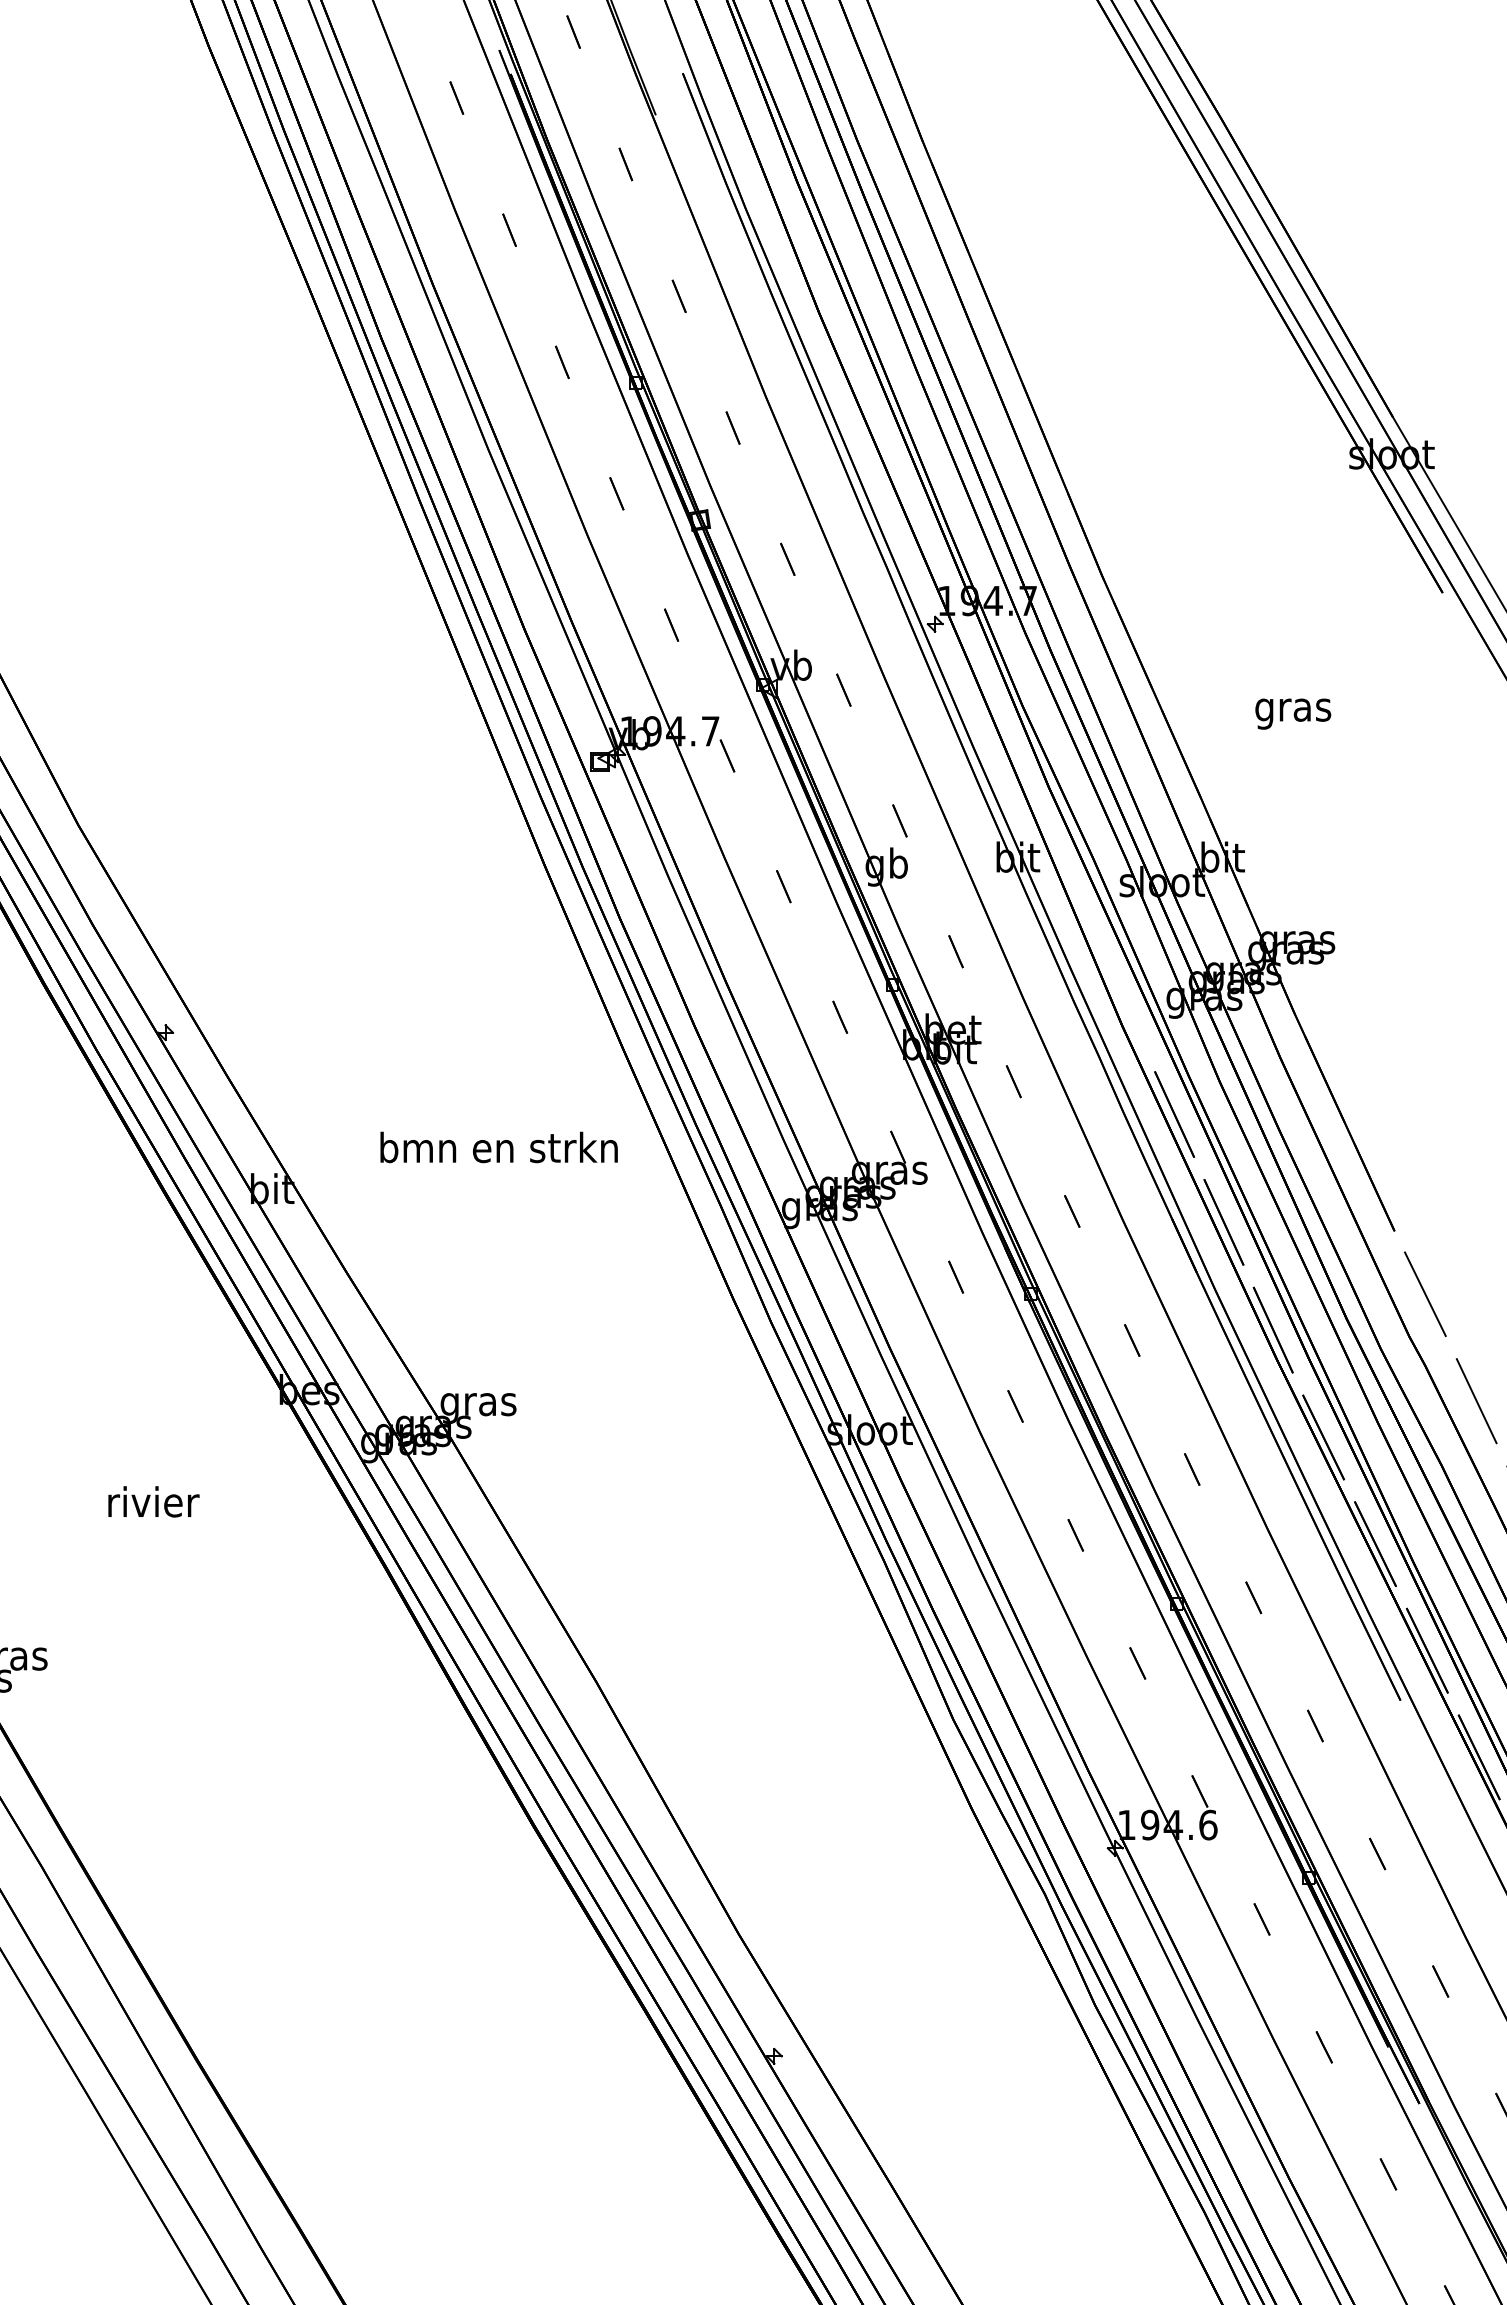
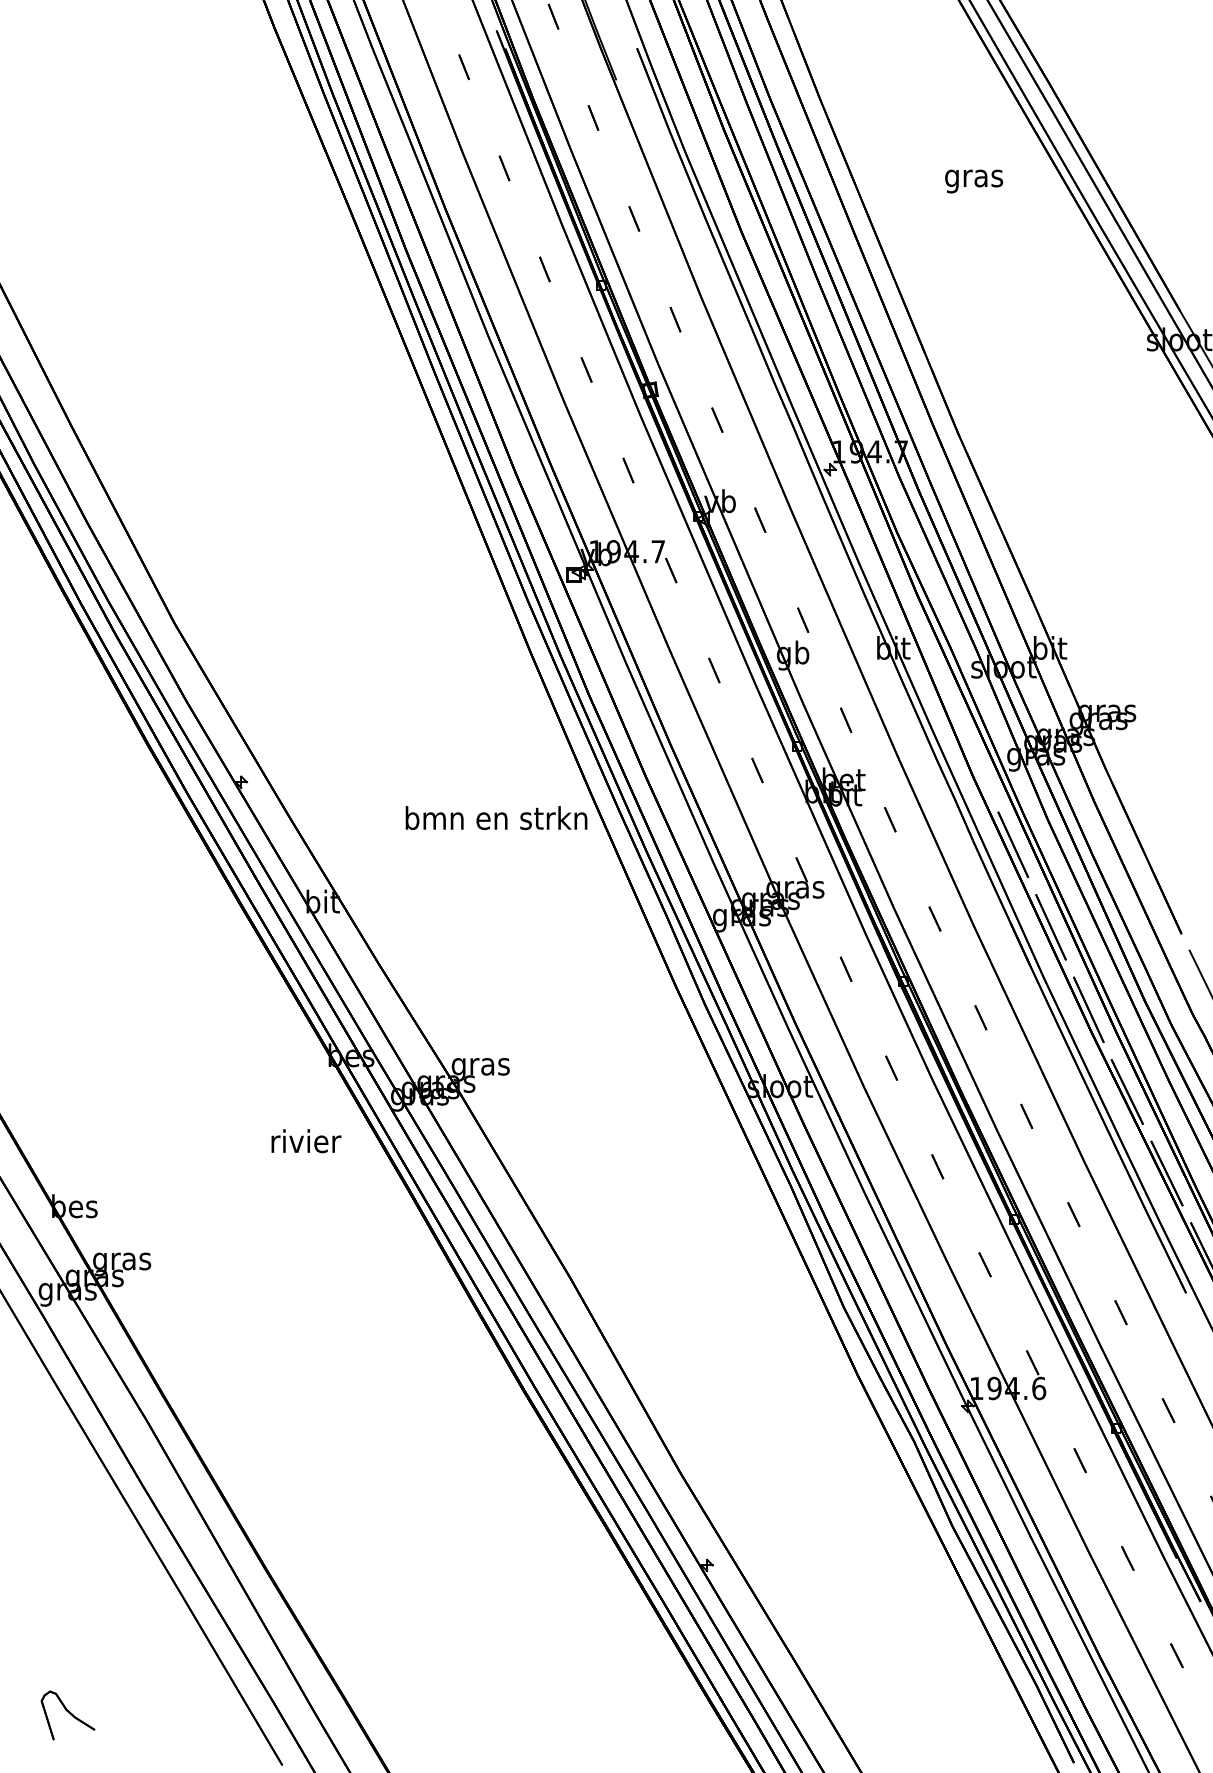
text: (1293, 714) -> (974, 181), moved
text: (499, 1148) -> (496, 818), moved
text: (154, 1502) -> (306, 1141), moved

